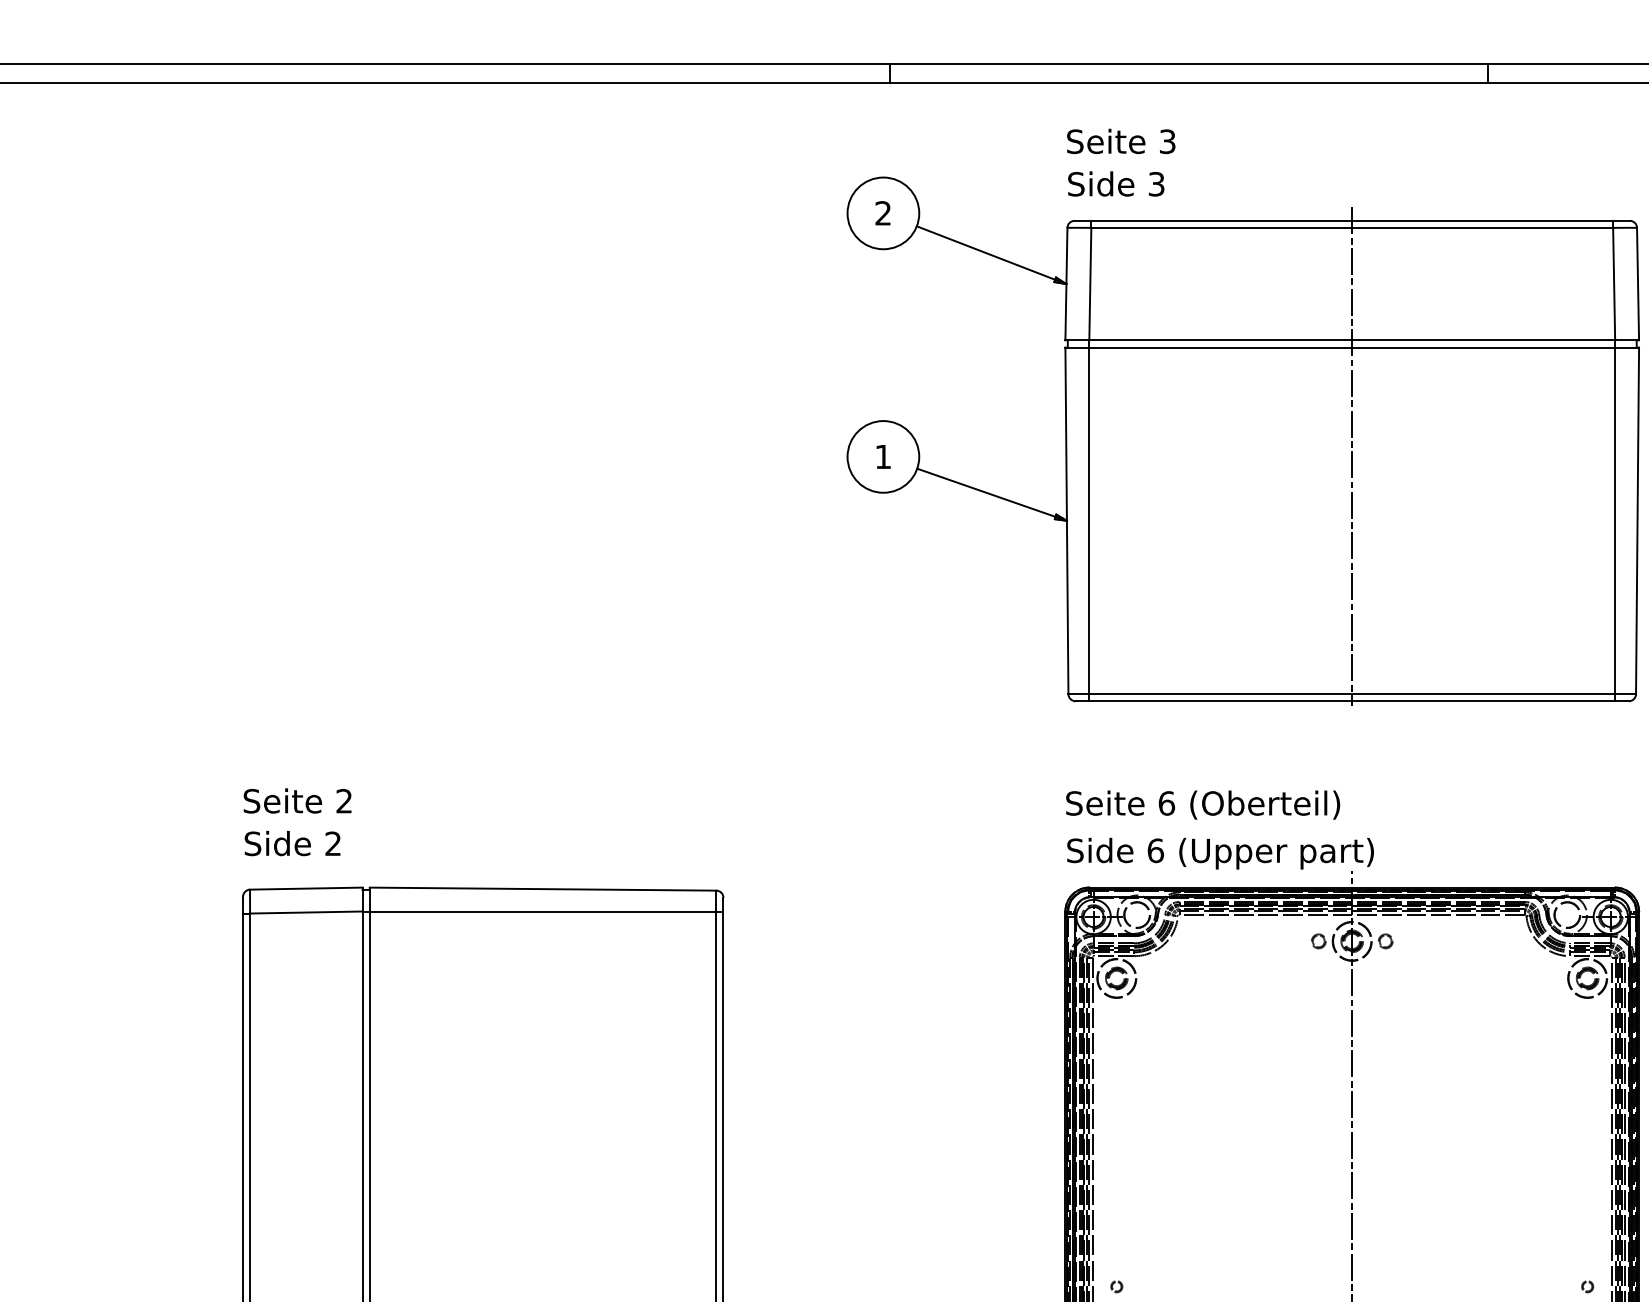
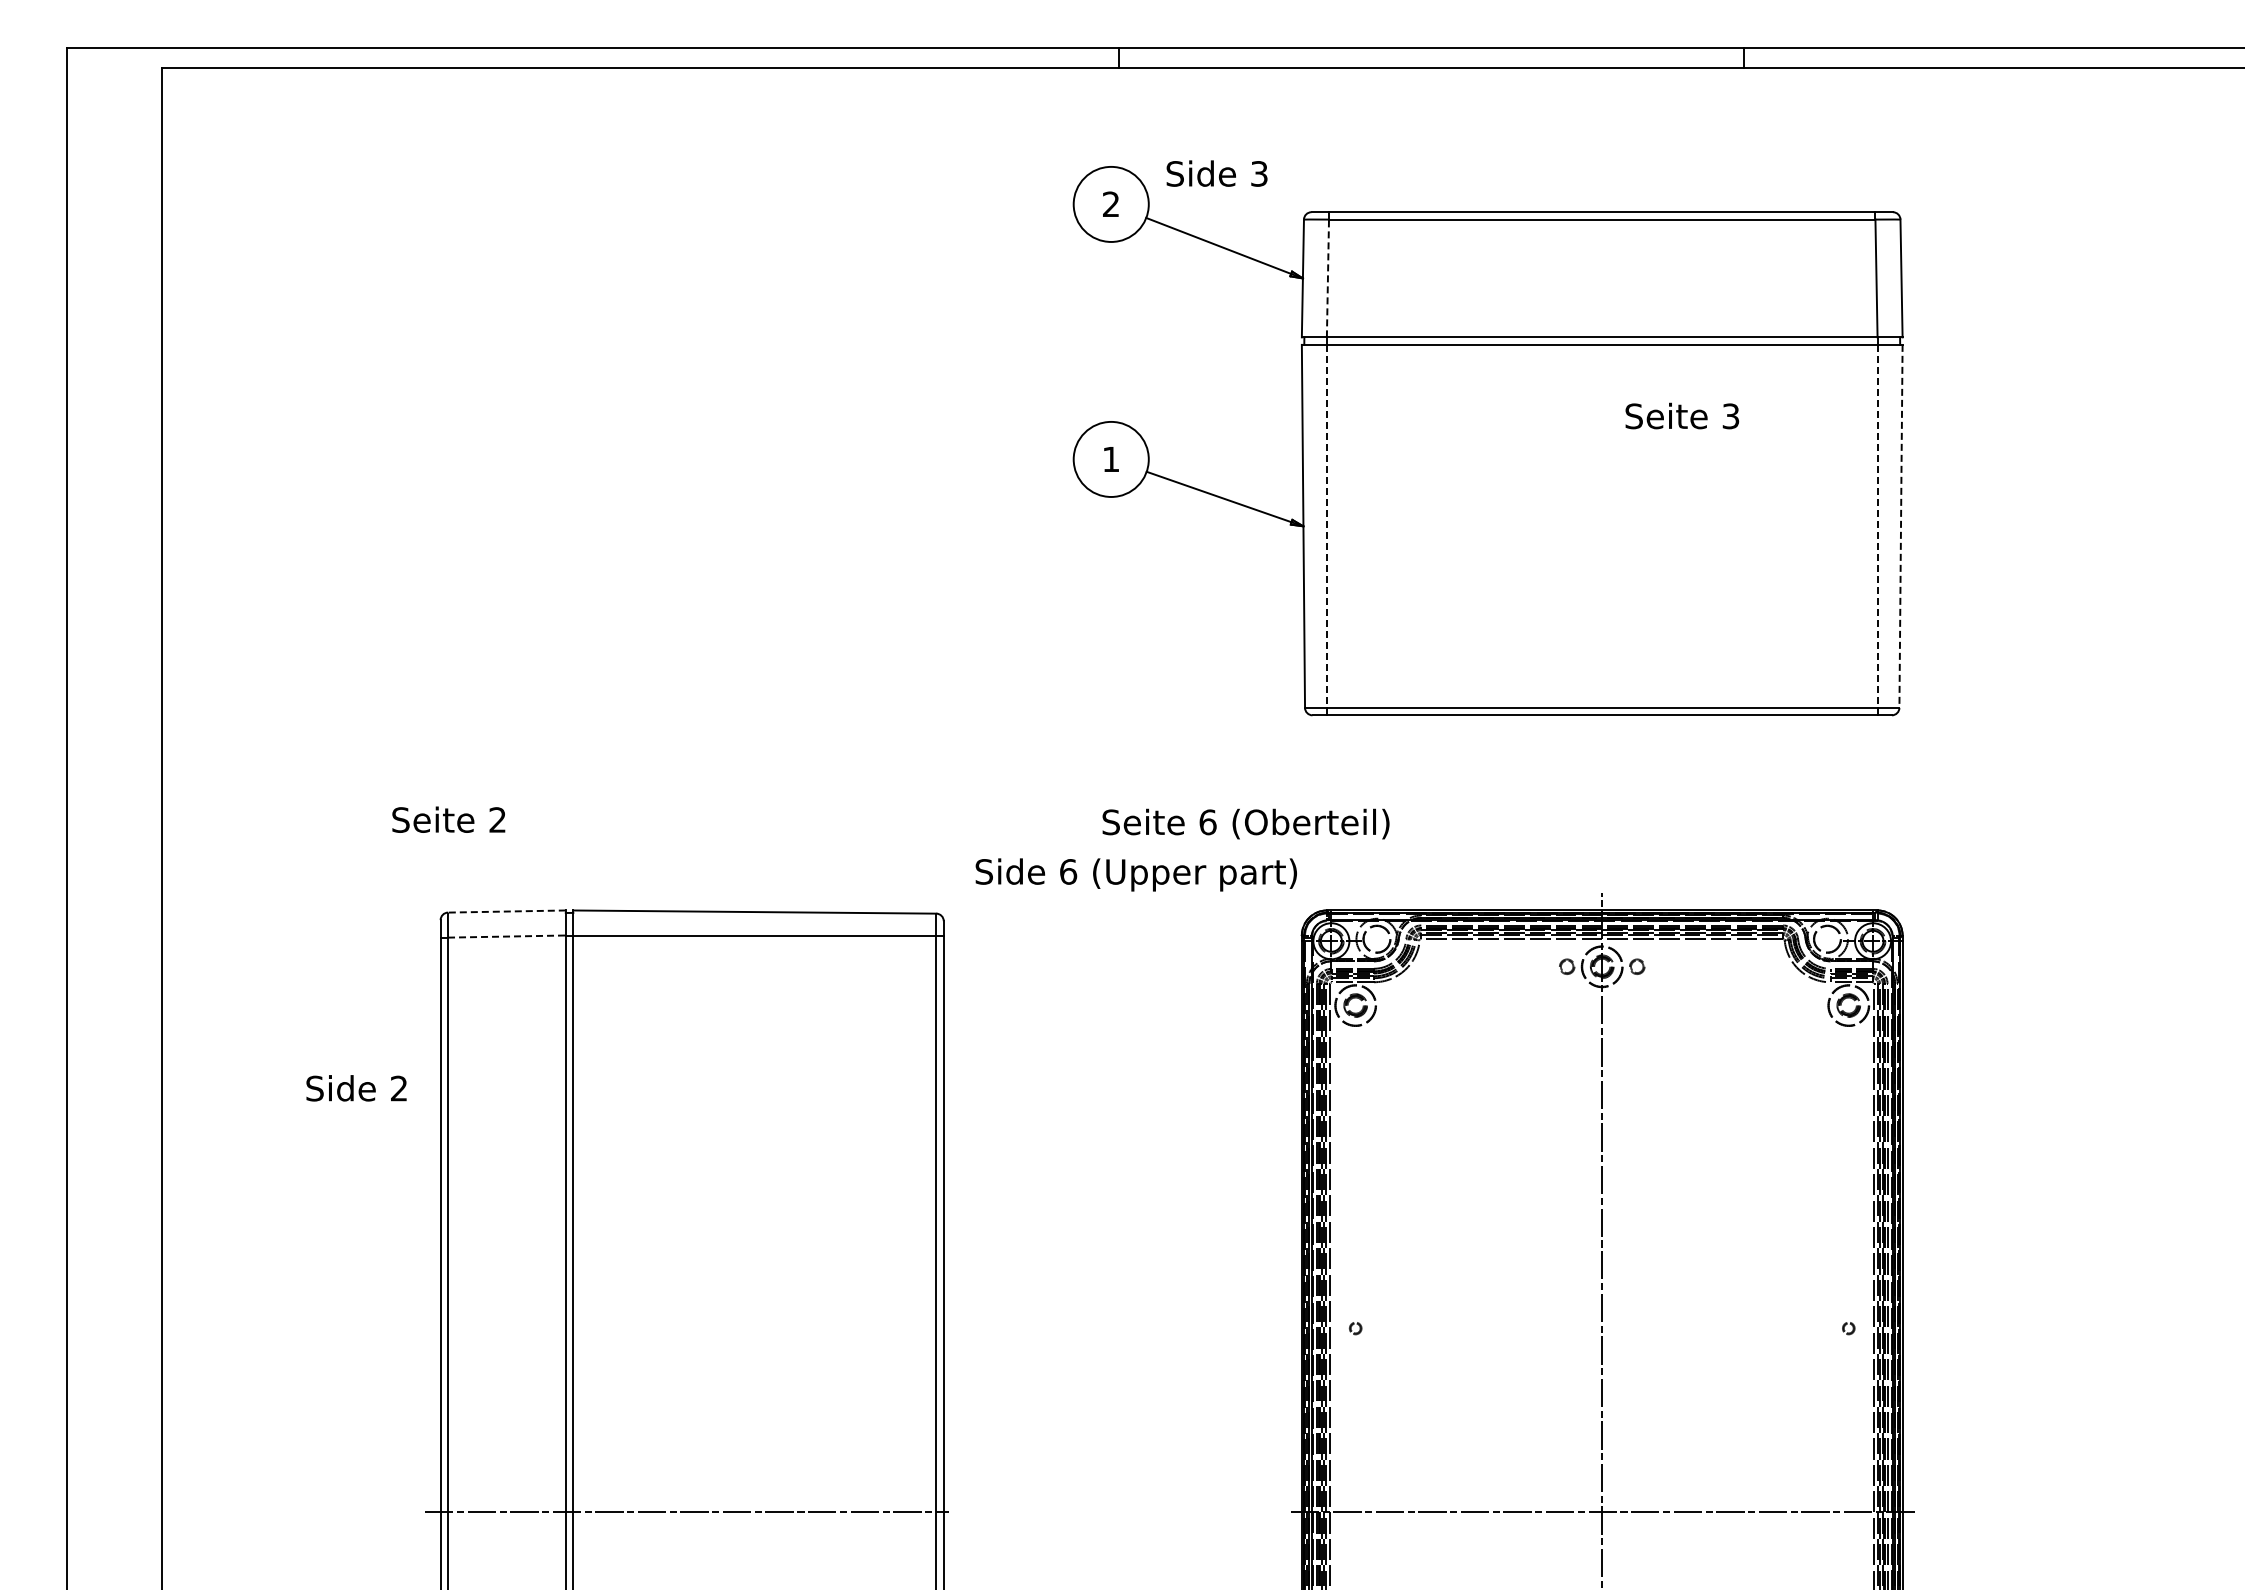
text: (1121, 140) -> (1682, 415), moved
text: (1115, 183) -> (1216, 173), moved
line: (1089, 284) -> (1327, 278), solid -> dashed
line: (1352, 456) -> (1602, 459), removed
line: (1088, 520) -> (1326, 526), solid -> dashed
line: (1615, 520) -> (1877, 526), solid -> dashed
line: (1638, 520) -> (1901, 526), solid -> dashed
text: (297, 800) -> (448, 819), moved
text: (1202, 804) -> (1245, 823), moved
text: (292, 843) -> (356, 1088), moved
text: (1219, 853) -> (1135, 874), moved
line: (305, 888) -> (506, 911), solid -> dashed
line: (305, 912) -> (506, 936), solid -> dashed

